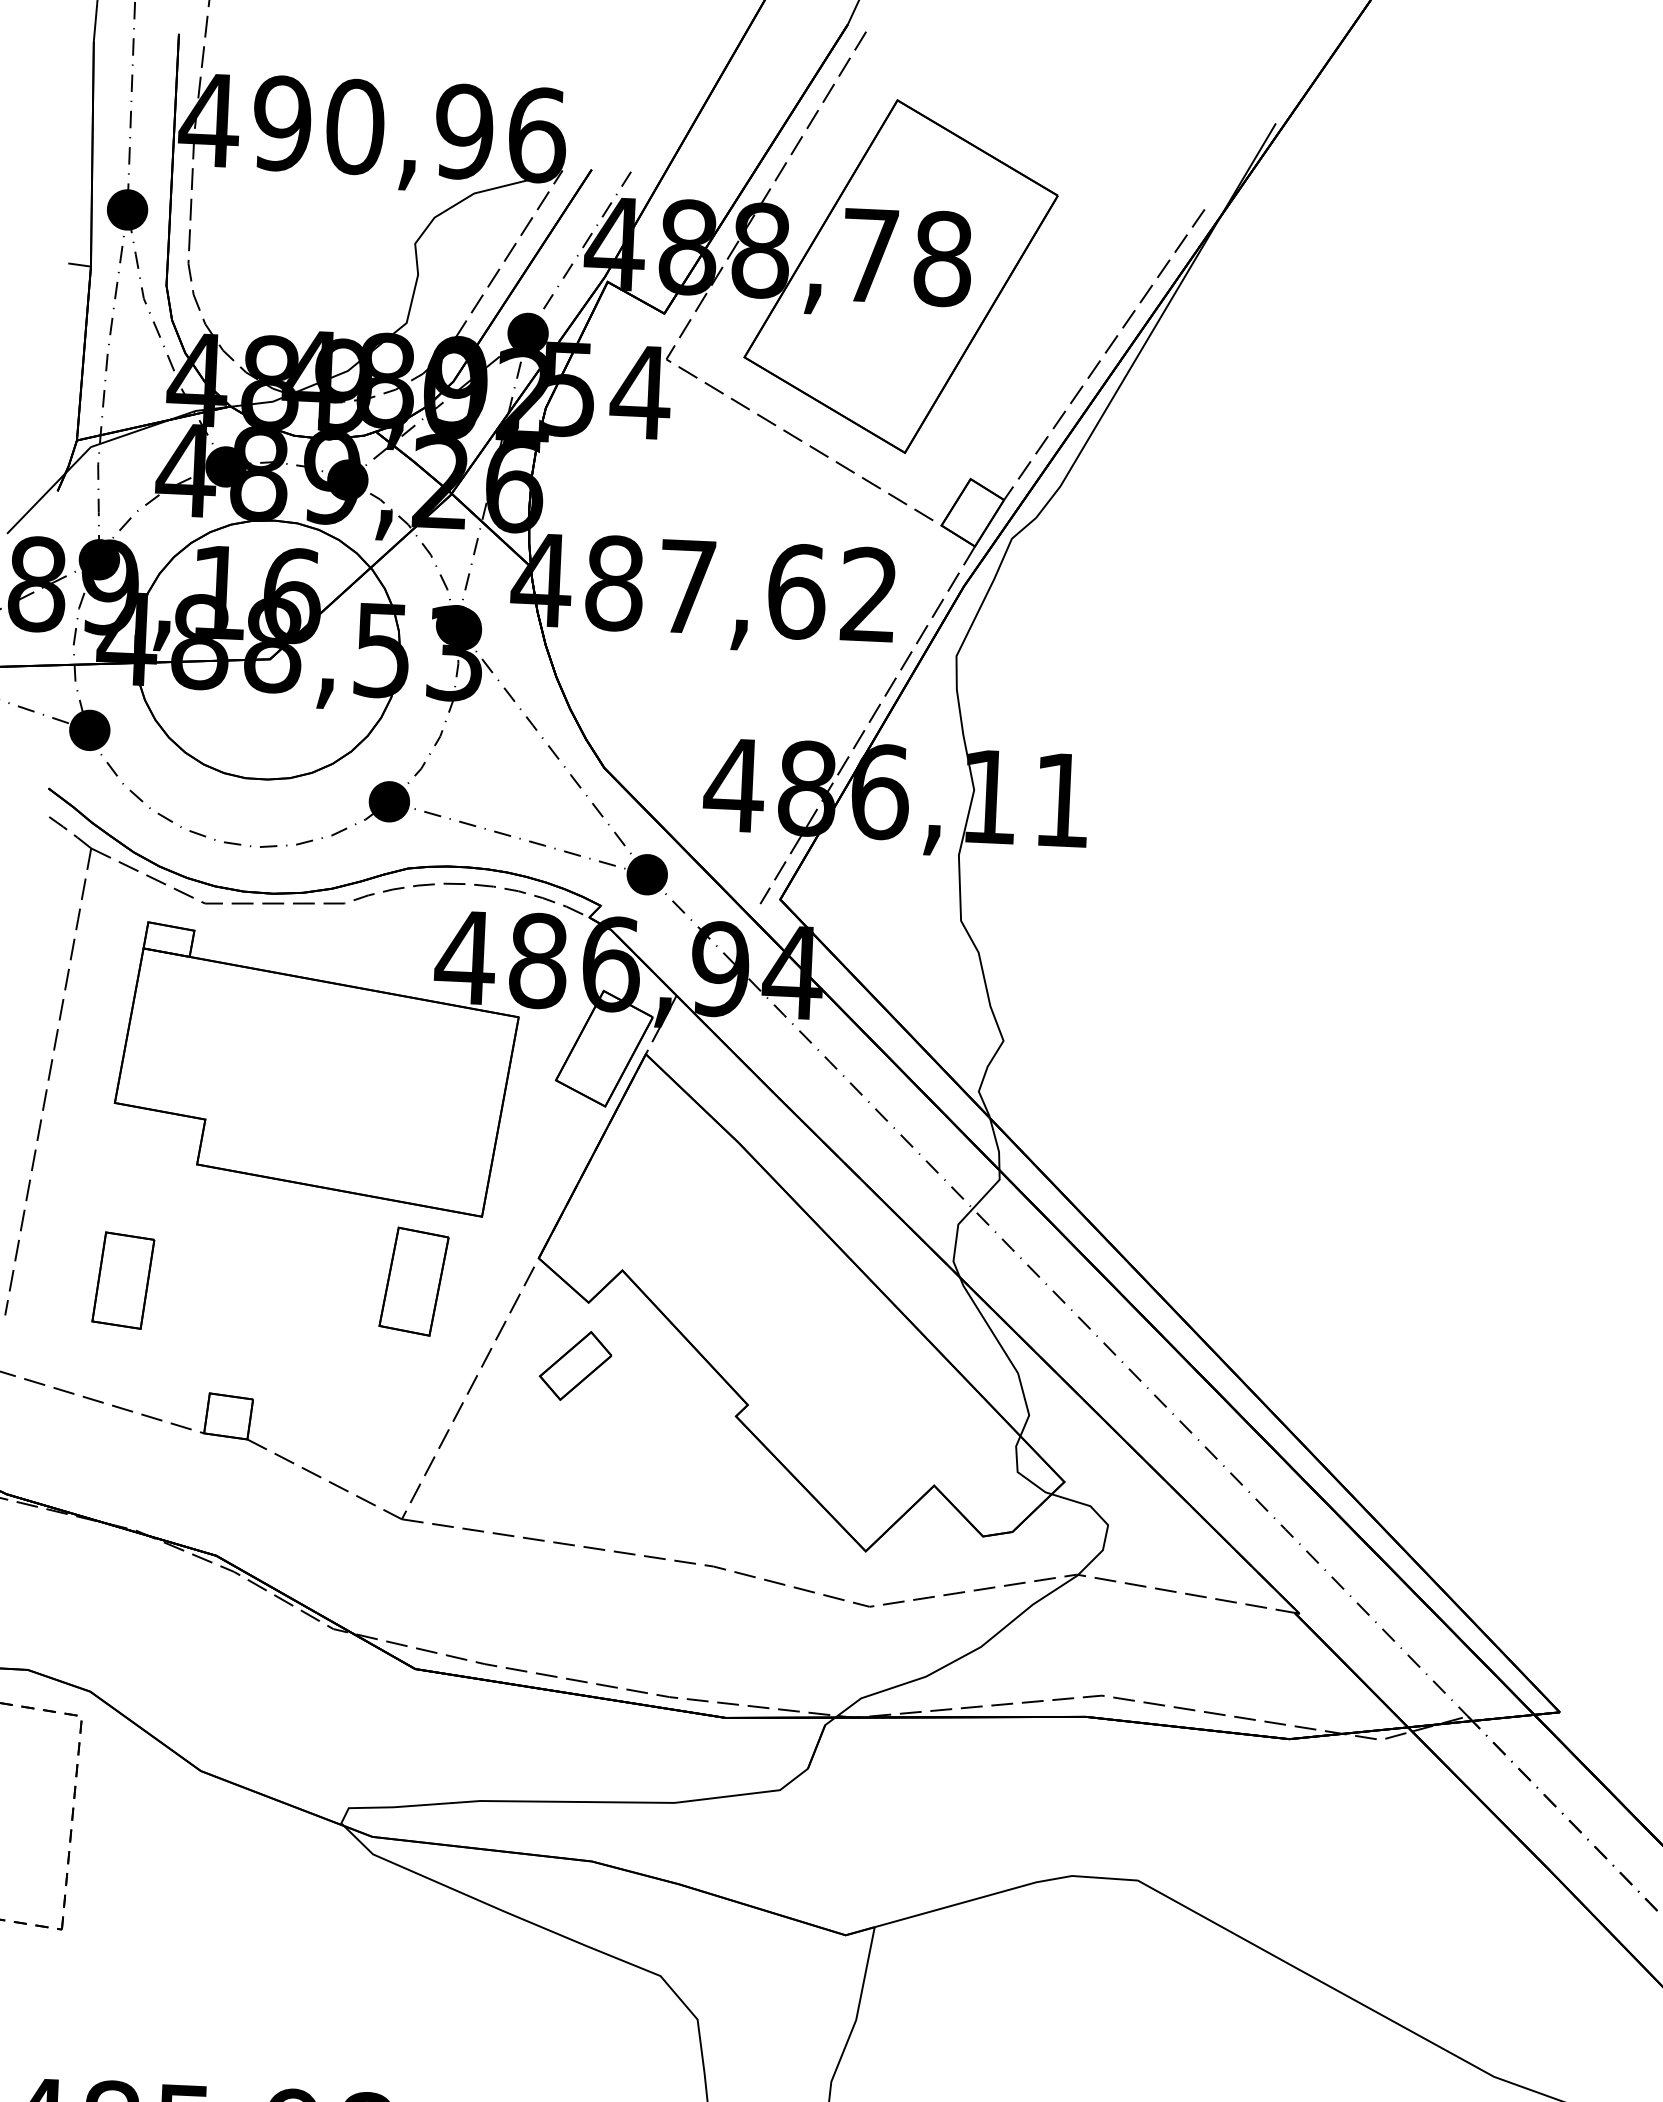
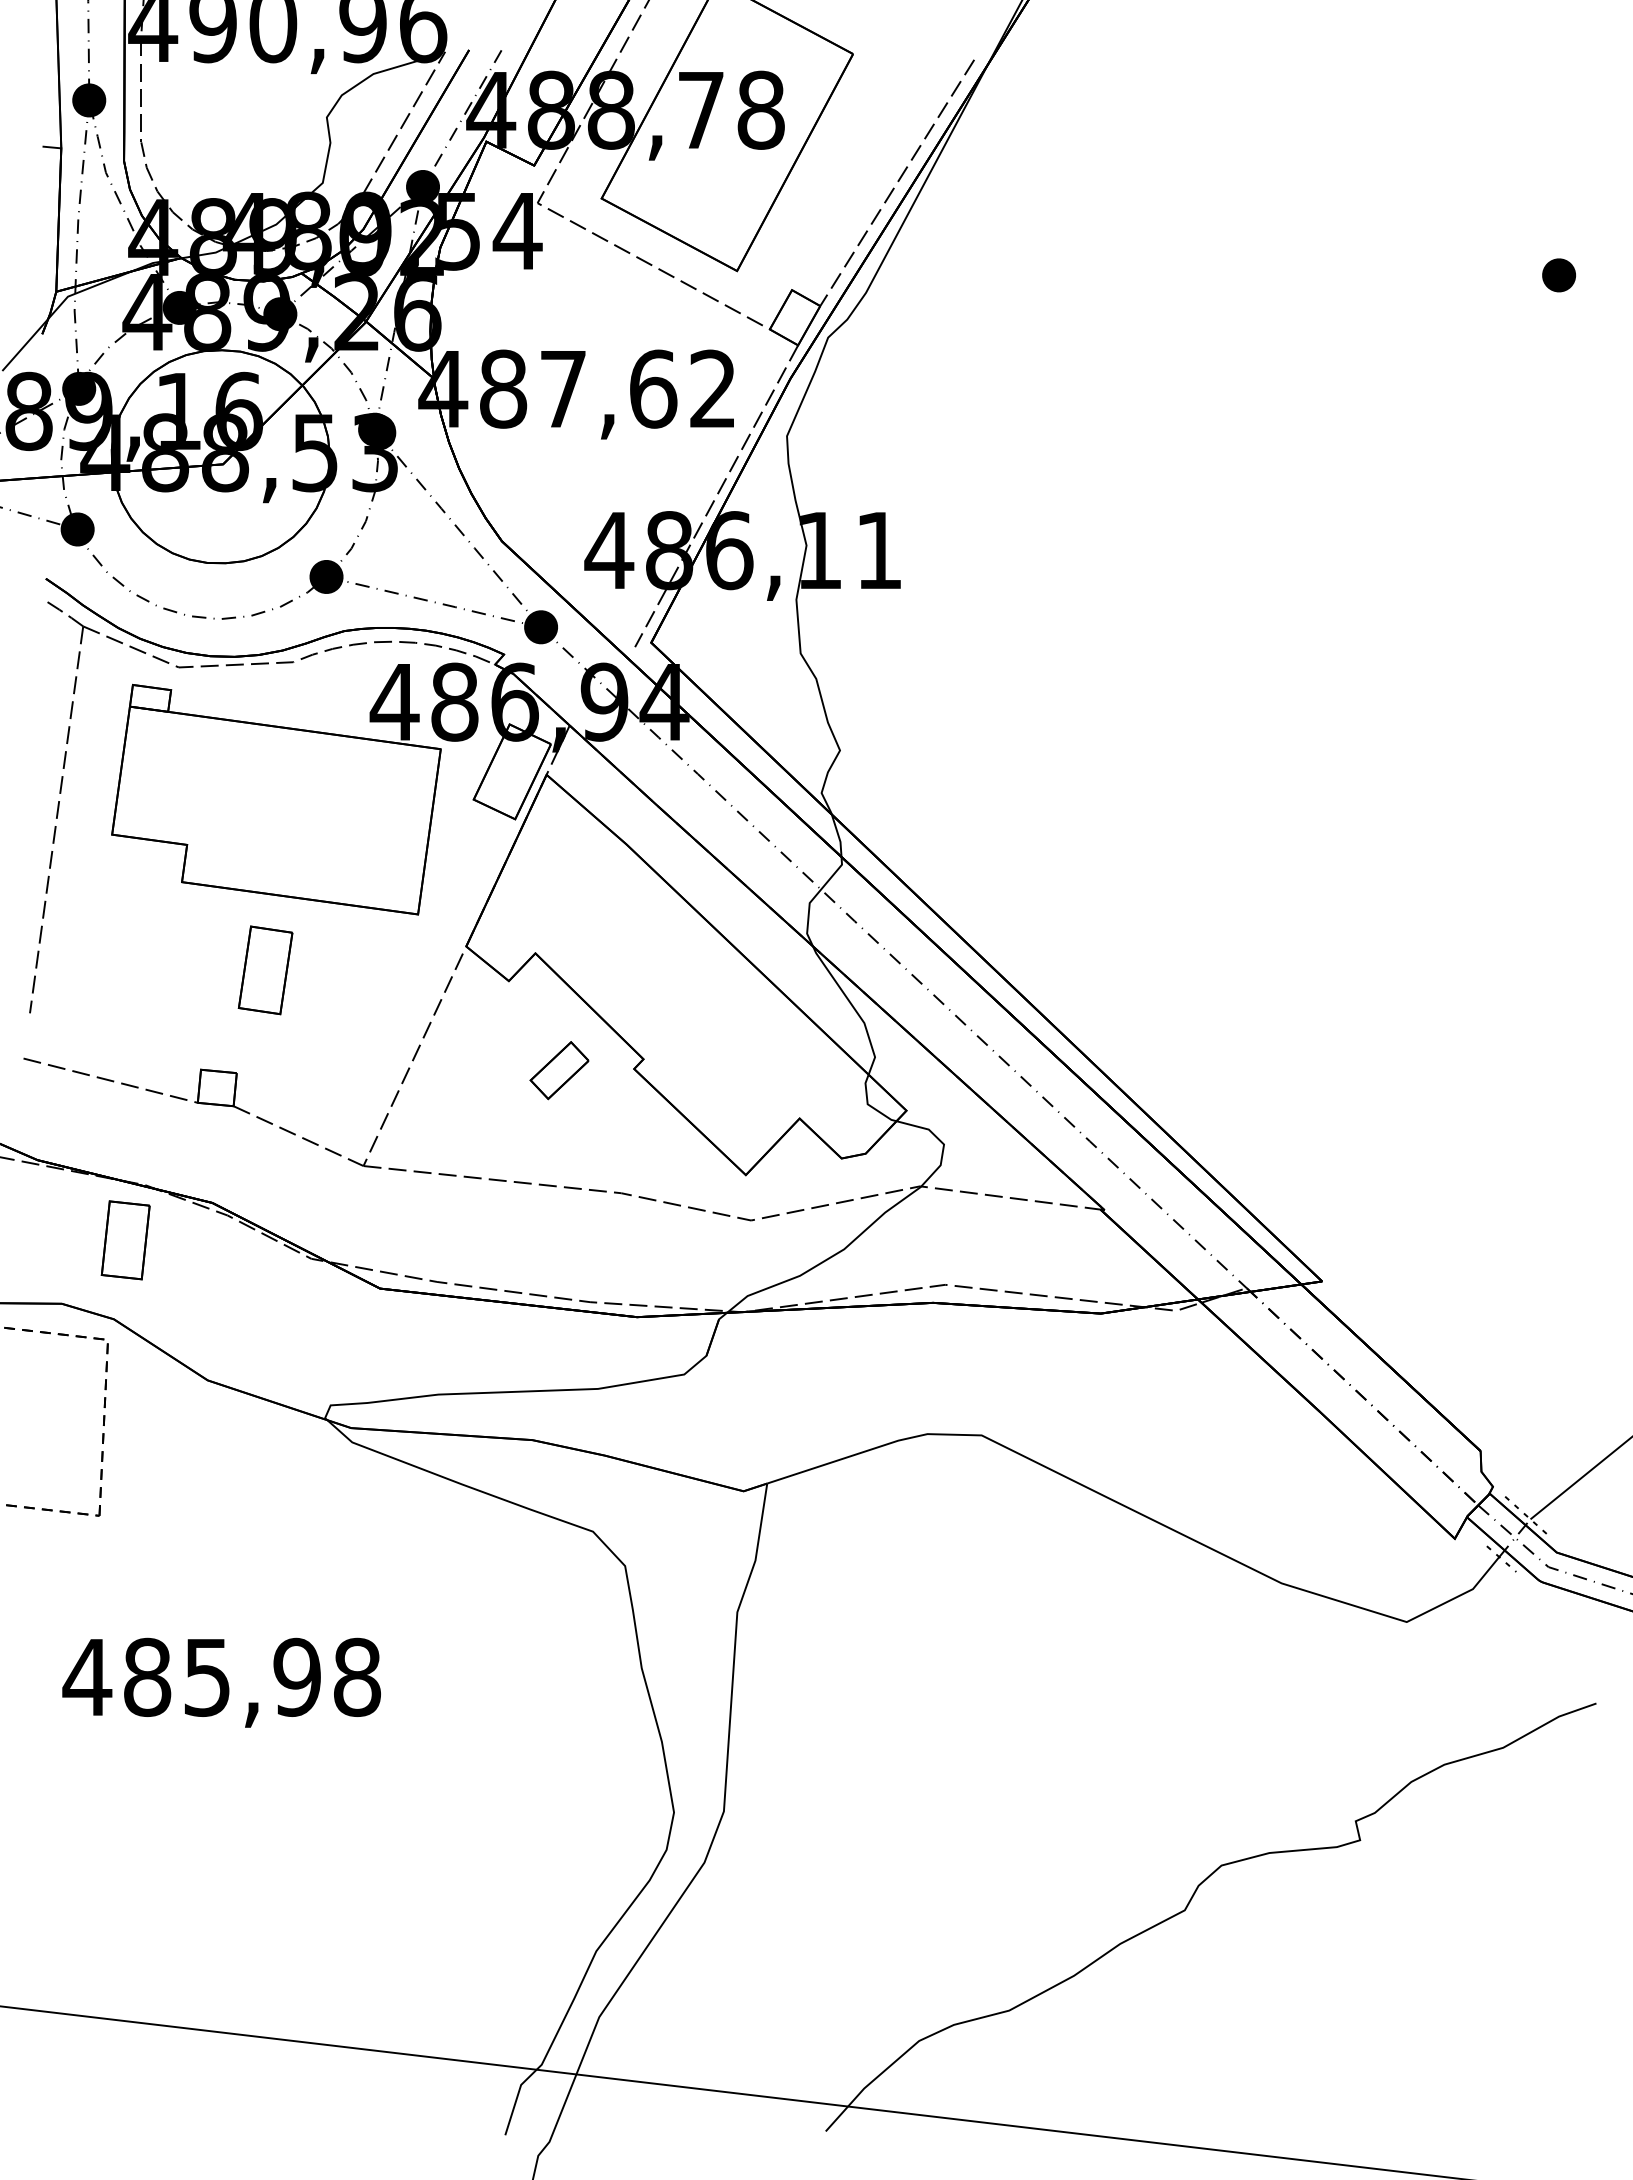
part: (123, 1280) -> (125, 1240), moved
part: (413, 1281) -> (265, 970), moved
part: (575, 1365) -> (559, 1070), moved

